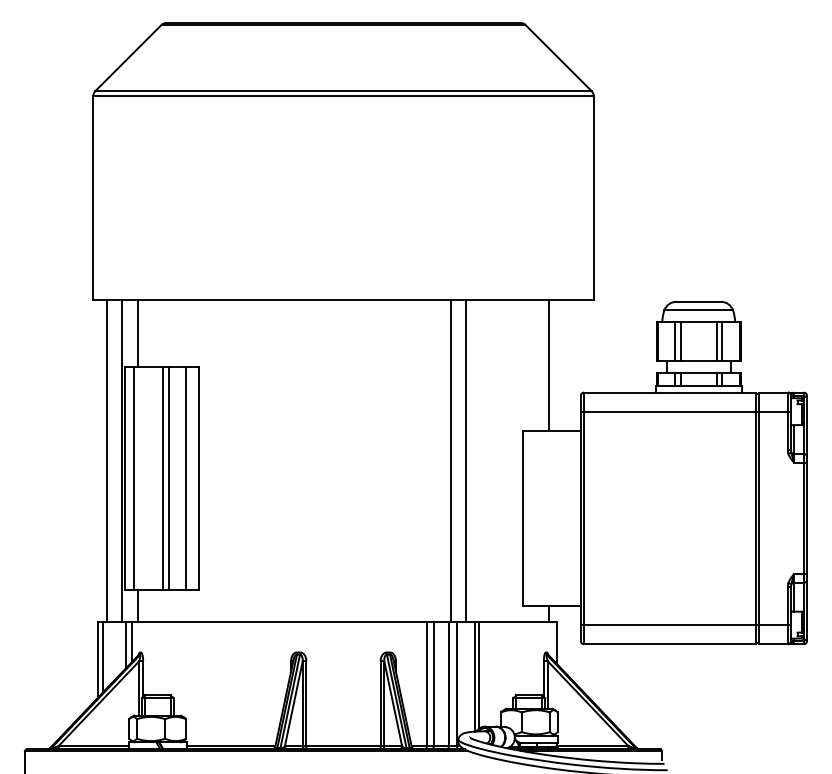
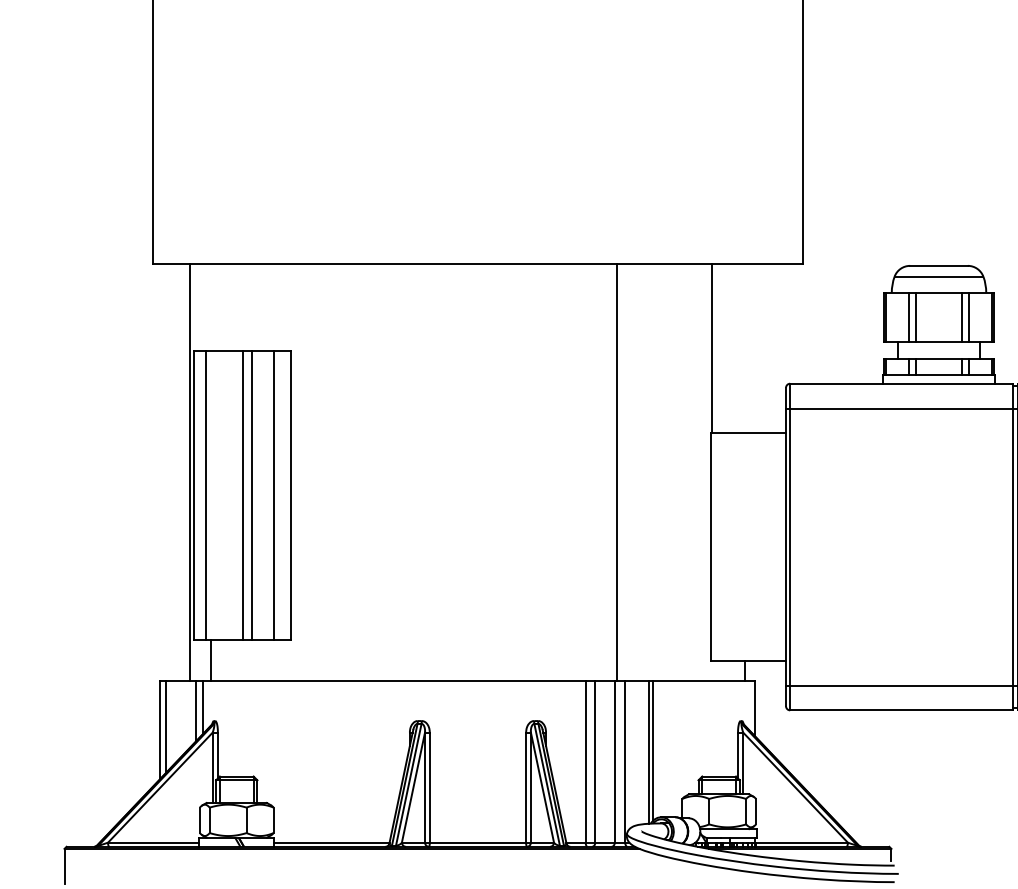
line: (138, 333) -> (211, 307), removed
line: (549, 365) -> (712, 348), moved
line: (106, 460) -> (170, 471), removed
line: (465, 460) -> (636, 471), removed

